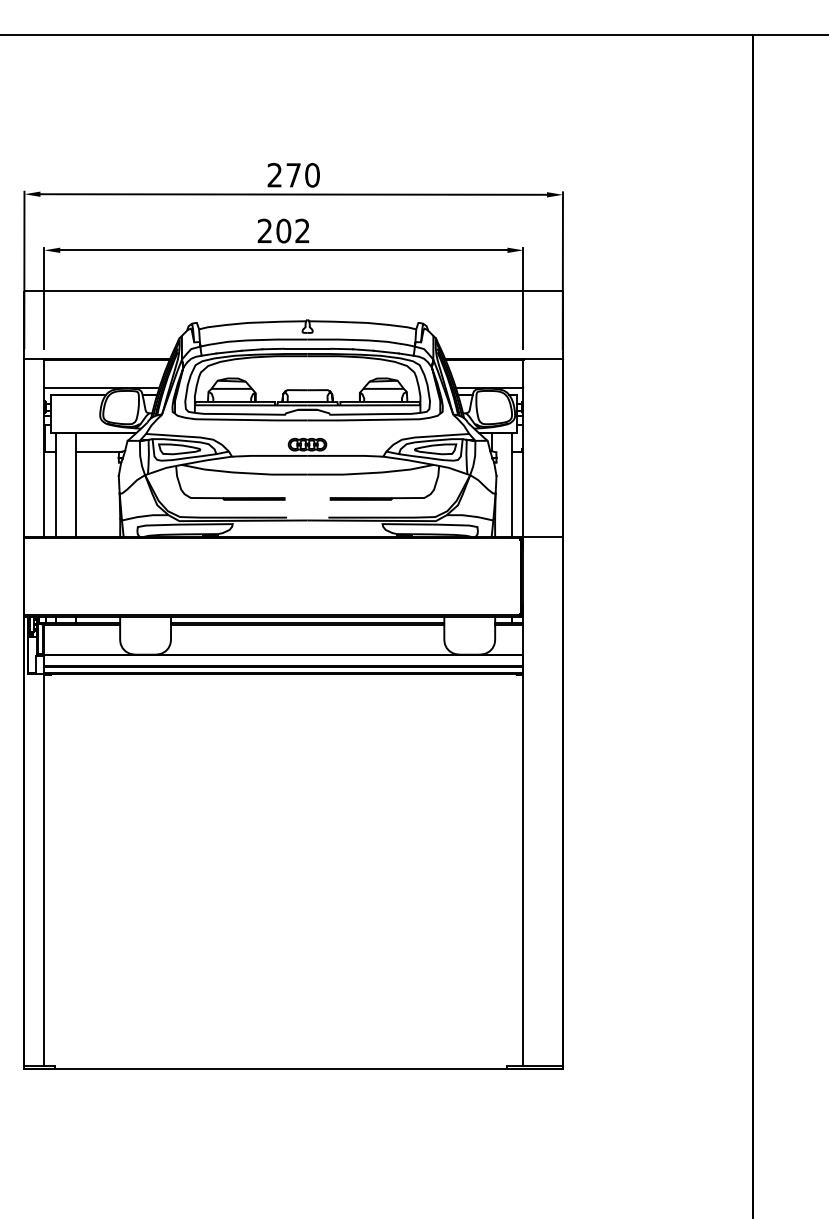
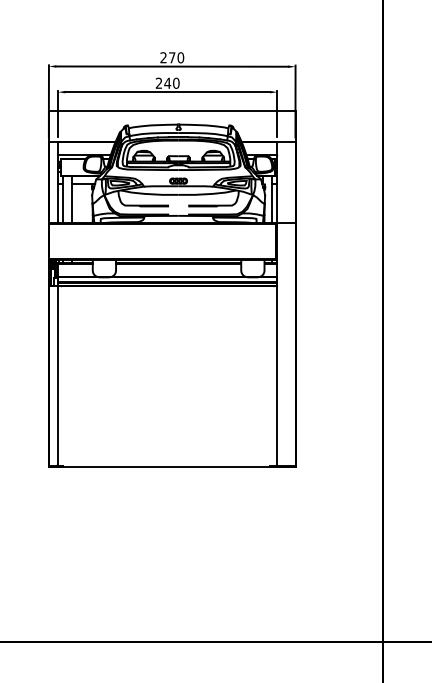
text: (292, 229) -> (171, 82), 202 -> 240

